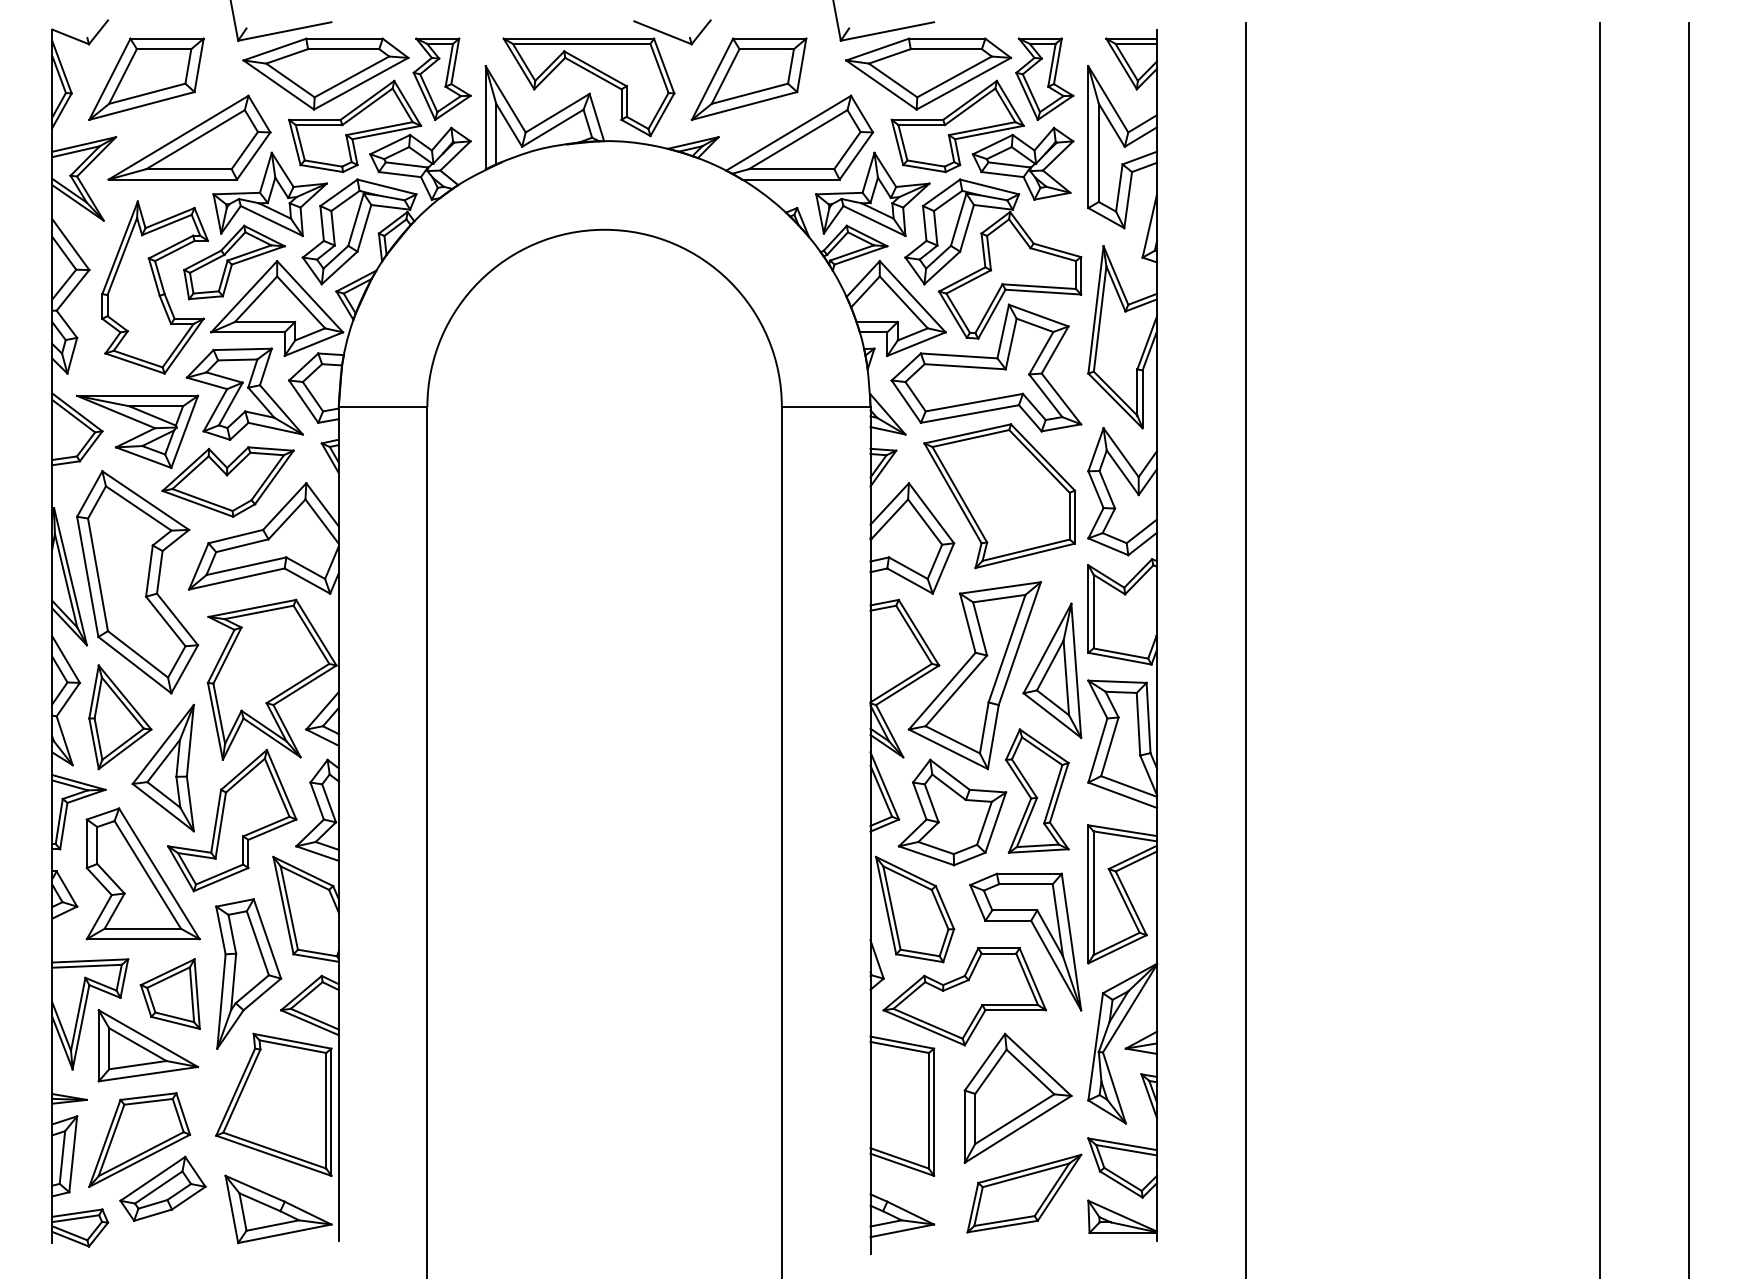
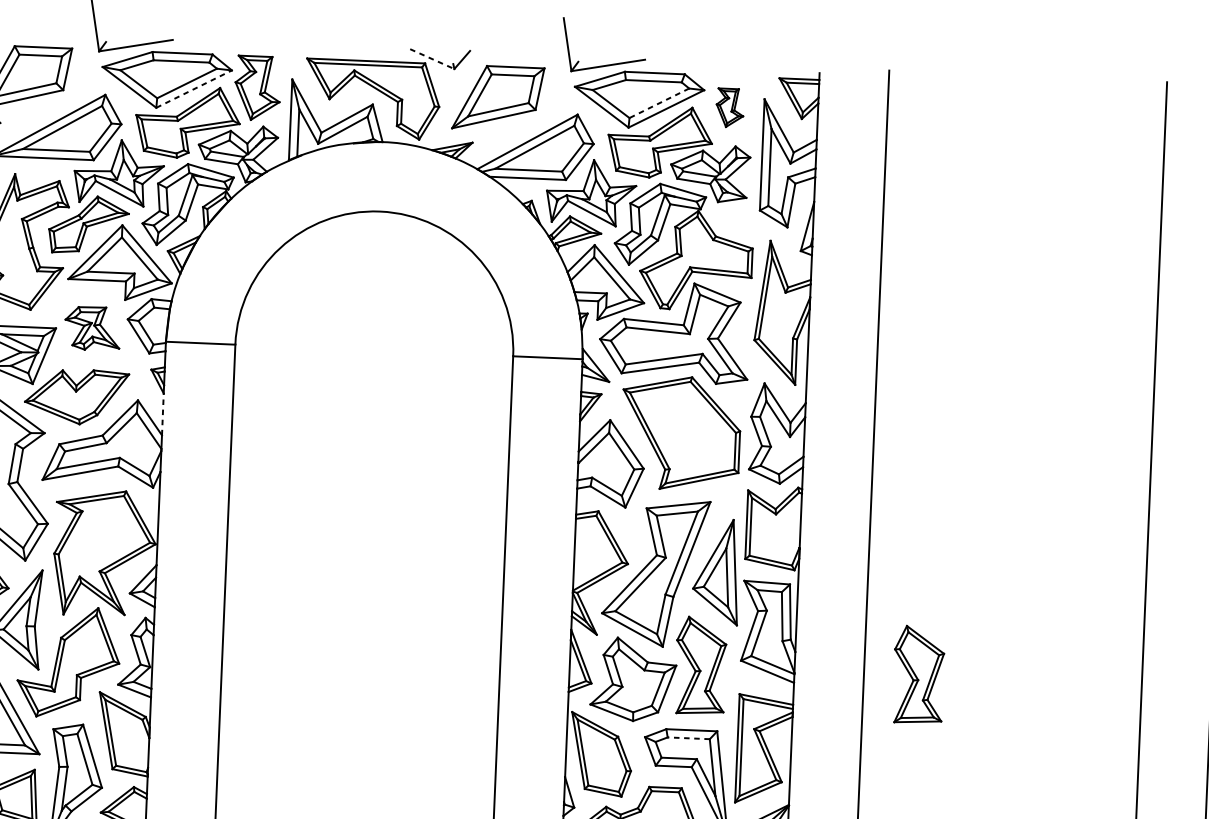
line: (662, 32) -> (431, 58), solid -> dashed
line: (954, 77) -> (659, 103), solid -> dashed
part: (1044, 78) -> (729, 107), size x0.6
line: (361, 83) -> (194, 88), solid -> dashed
part: (244, 393) -> (92, 328), size x0.6
line: (338, 499) -> (162, 414), solid -> dashed
part: (1315, 790) -> (918, 674), added
line: (1025, 884) -> (688, 738), solid -> dashed

